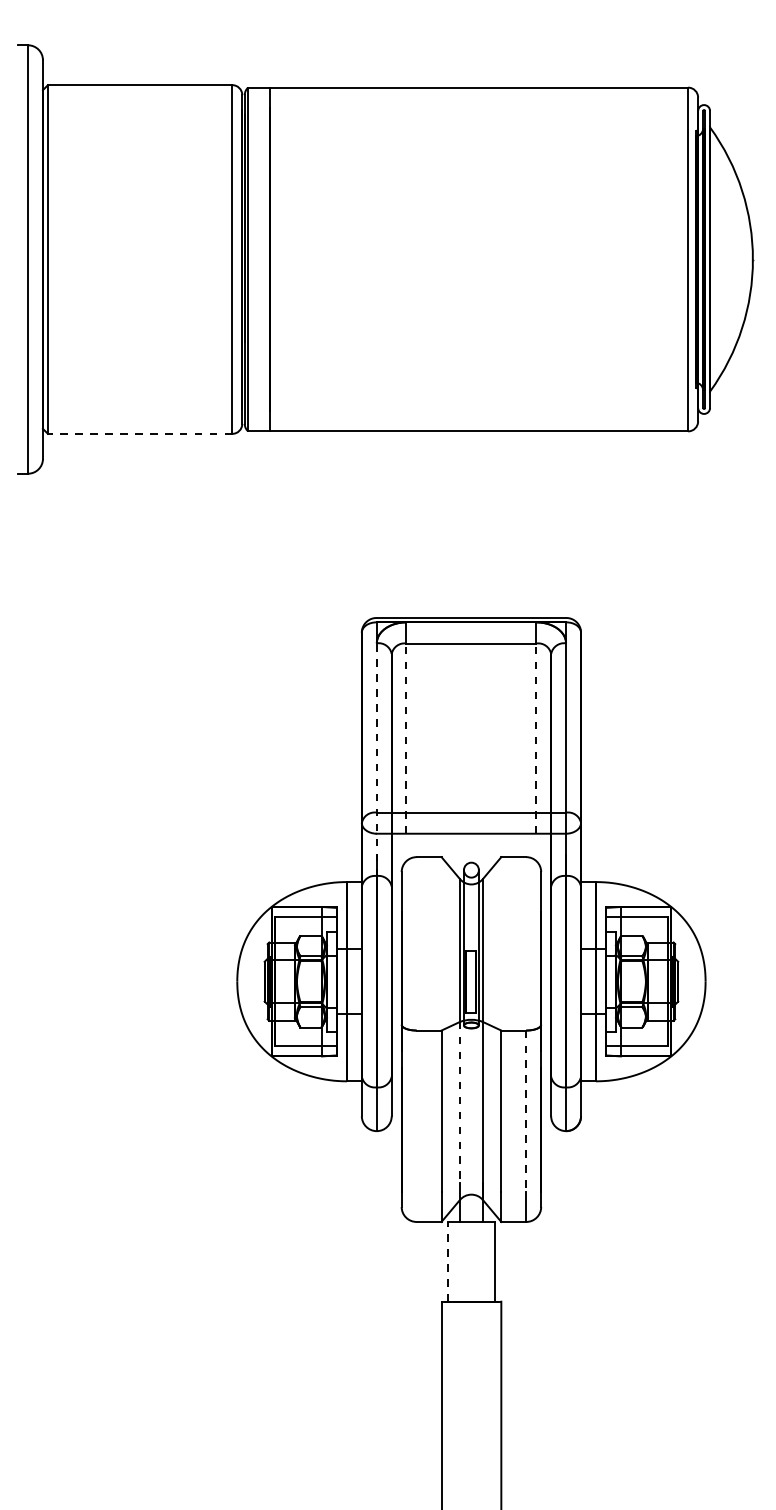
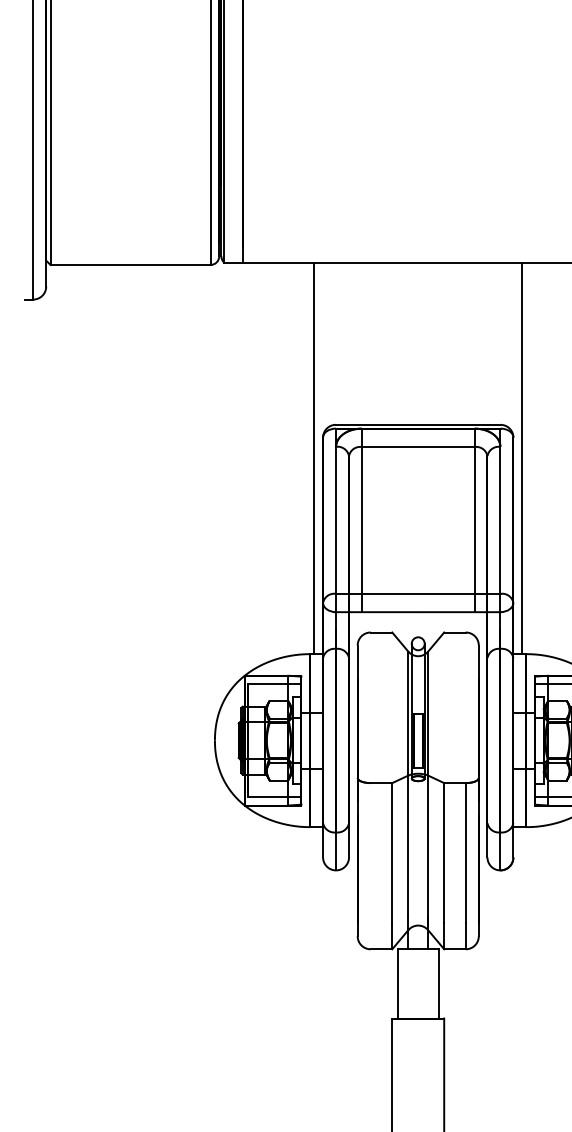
line: (139, 433) -> (130, 264), dashed -> solid
line: (351, 656) -> (314, 458), added
line: (591, 656) -> (522, 458), added
line: (406, 738) -> (361, 529), dashed -> solid
line: (536, 738) -> (474, 529), dashed -> solid
line: (376, 759) -> (335, 547), dashed -> solid
line: (460, 1102) -> (408, 845), dashed -> solid
line: (526, 1111) -> (466, 853), dashed -> solid
line: (447, 1261) -> (397, 983), dashed -> solid

